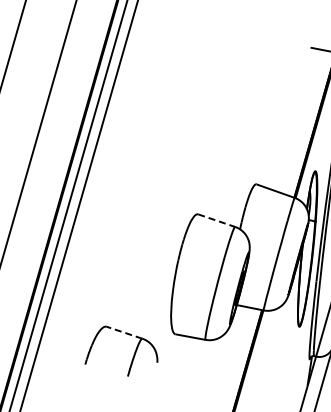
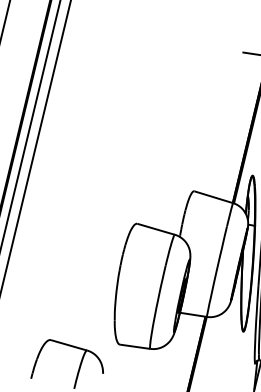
line: (217, 220) -> (156, 229), dashed -> solid
line: (124, 332) -> (68, 345), dashed -> solid

